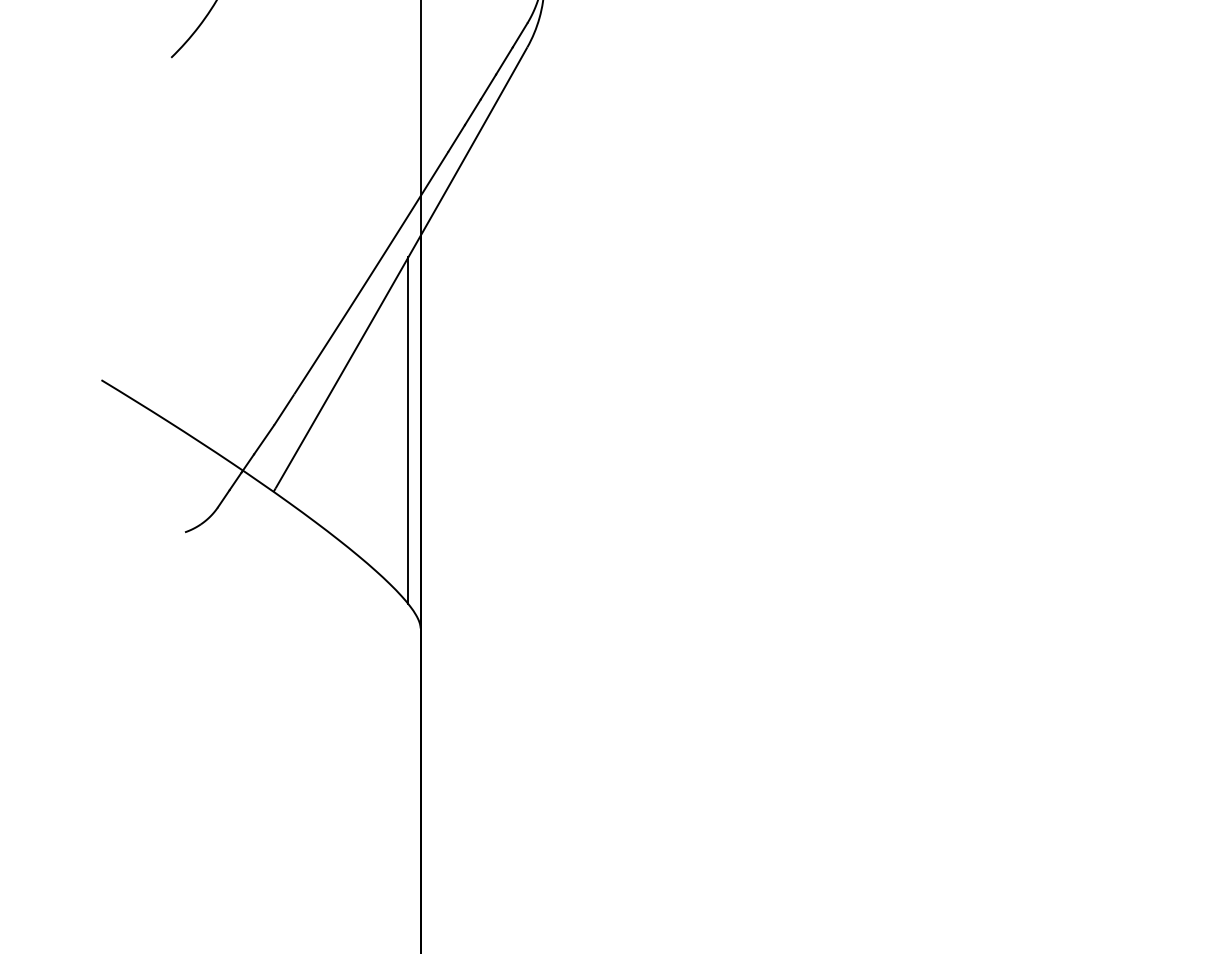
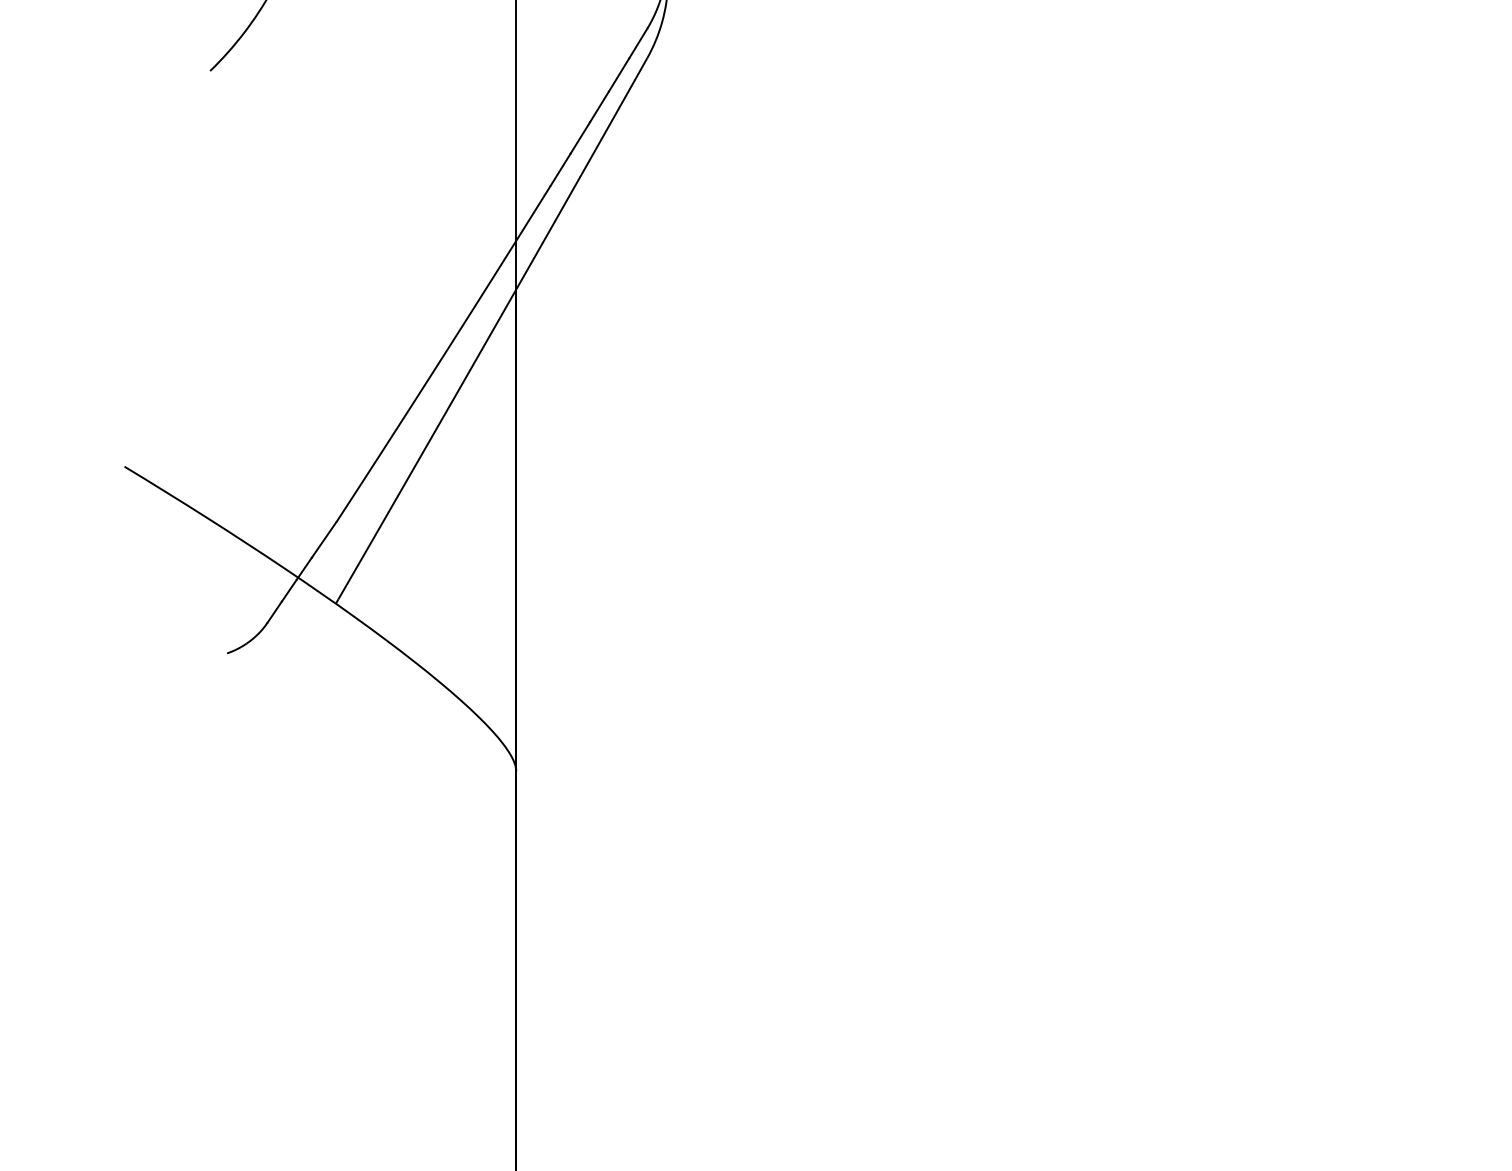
line: (408, 430) -> (501, 528), removed

